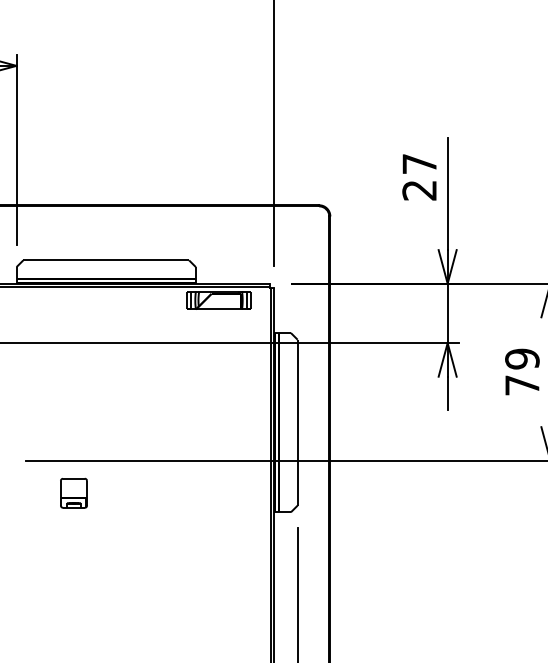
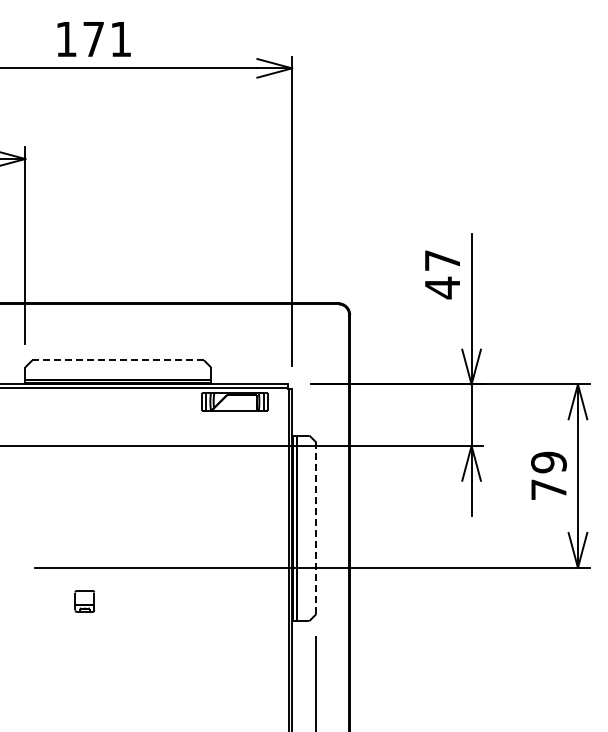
text: (418, 190) -> (441, 287), 27 -> 47
line: (106, 260) -> (118, 360), solid -> dashed
line: (297, 422) -> (316, 528), solid -> dashed
part: (73, 493) -> (84, 601), size x0.7

